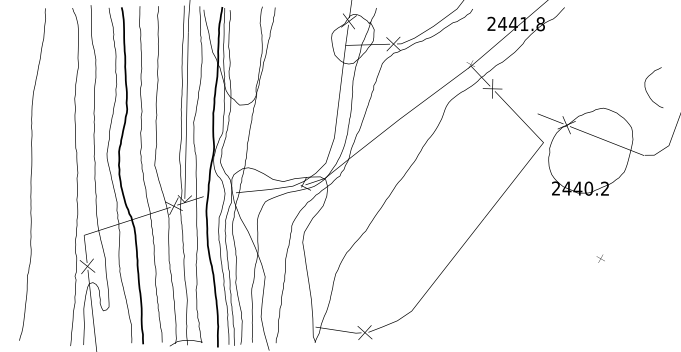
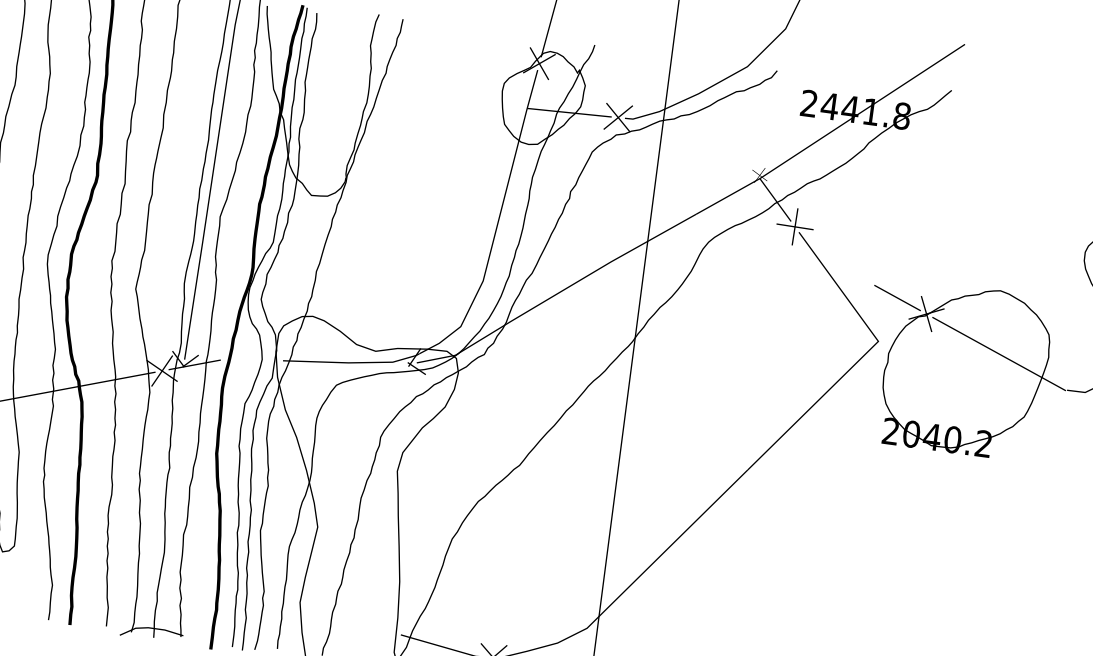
text: (566, 188) -> (910, 433), 2440.2 -> 2040.2
part: (600, 258) -> (957, 575), removed

